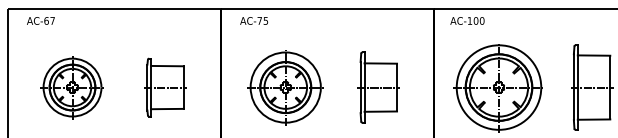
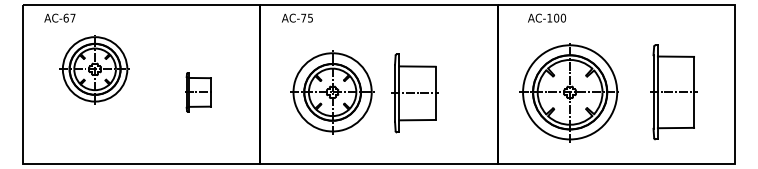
text: (467, 20) -> (547, 17), moved
part: (71, 87) -> (94, 69), moved
part: (165, 87) -> (198, 92), size x0.6
part: (378, 87) -> (414, 93), moved

